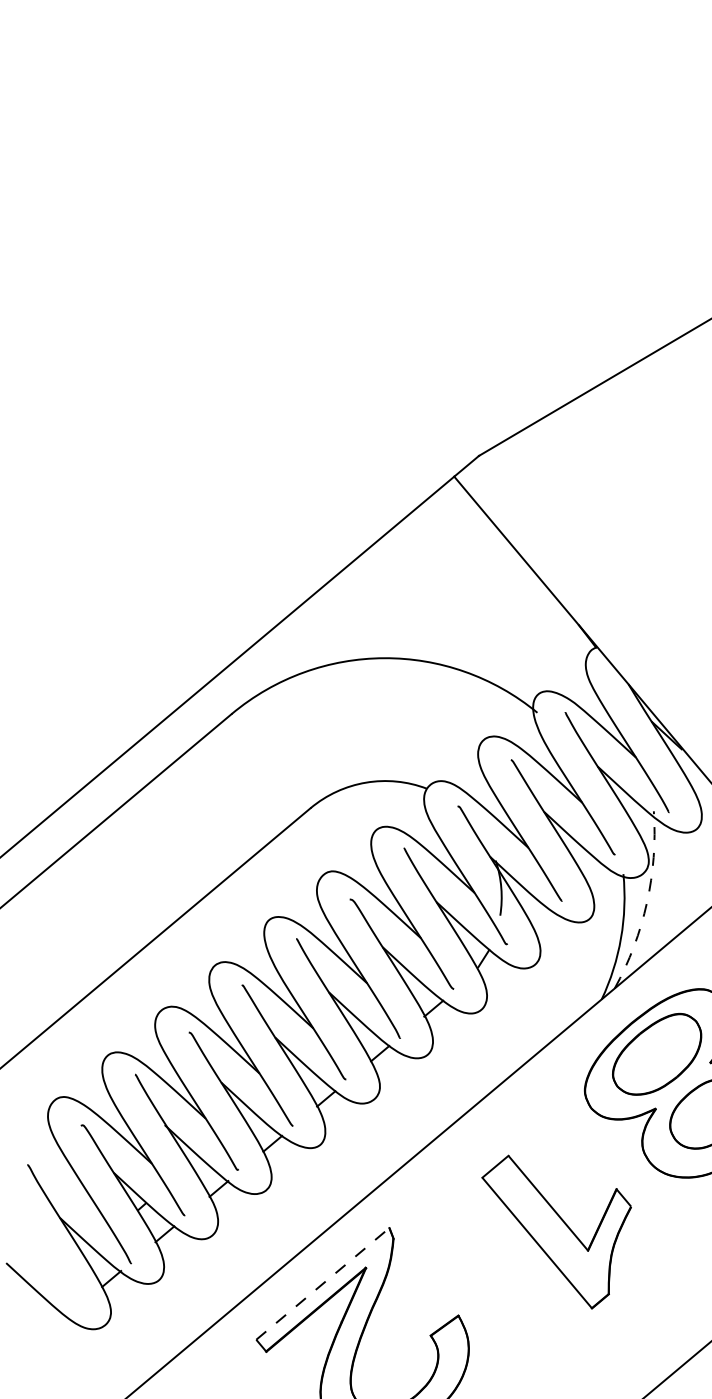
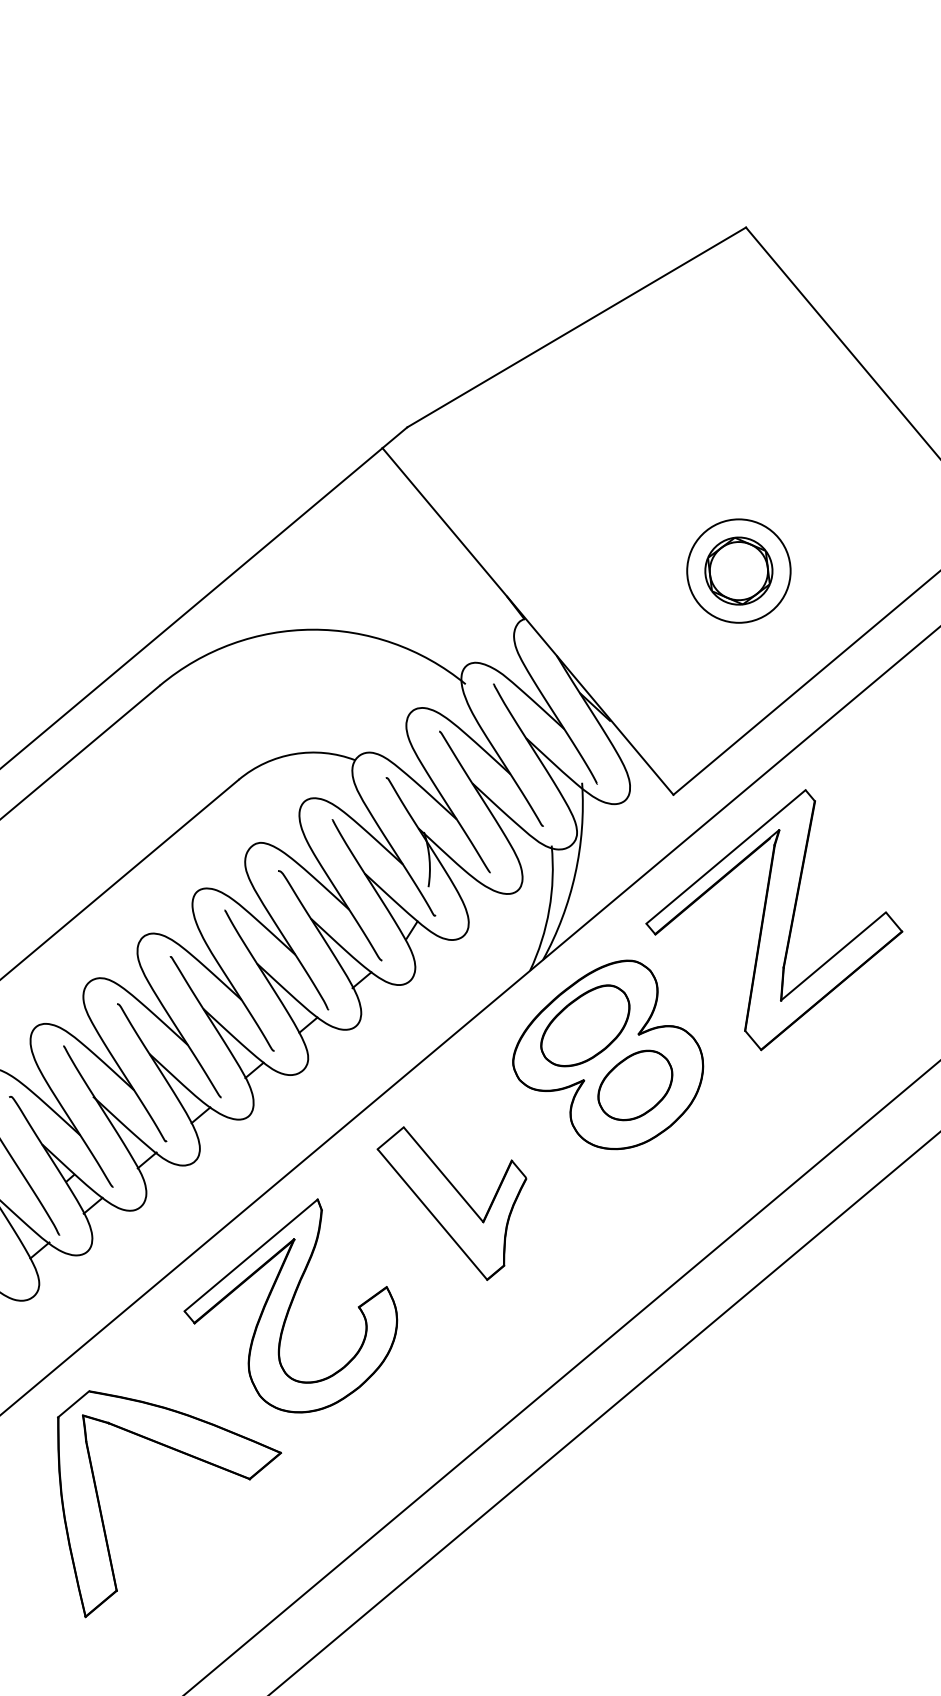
arc: (647, 903) -> (575, 874), dashed -> solid
part: (556, 1232) -> (451, 1203), moved
line: (323, 1284) -> (251, 1255), dashed -> solid

